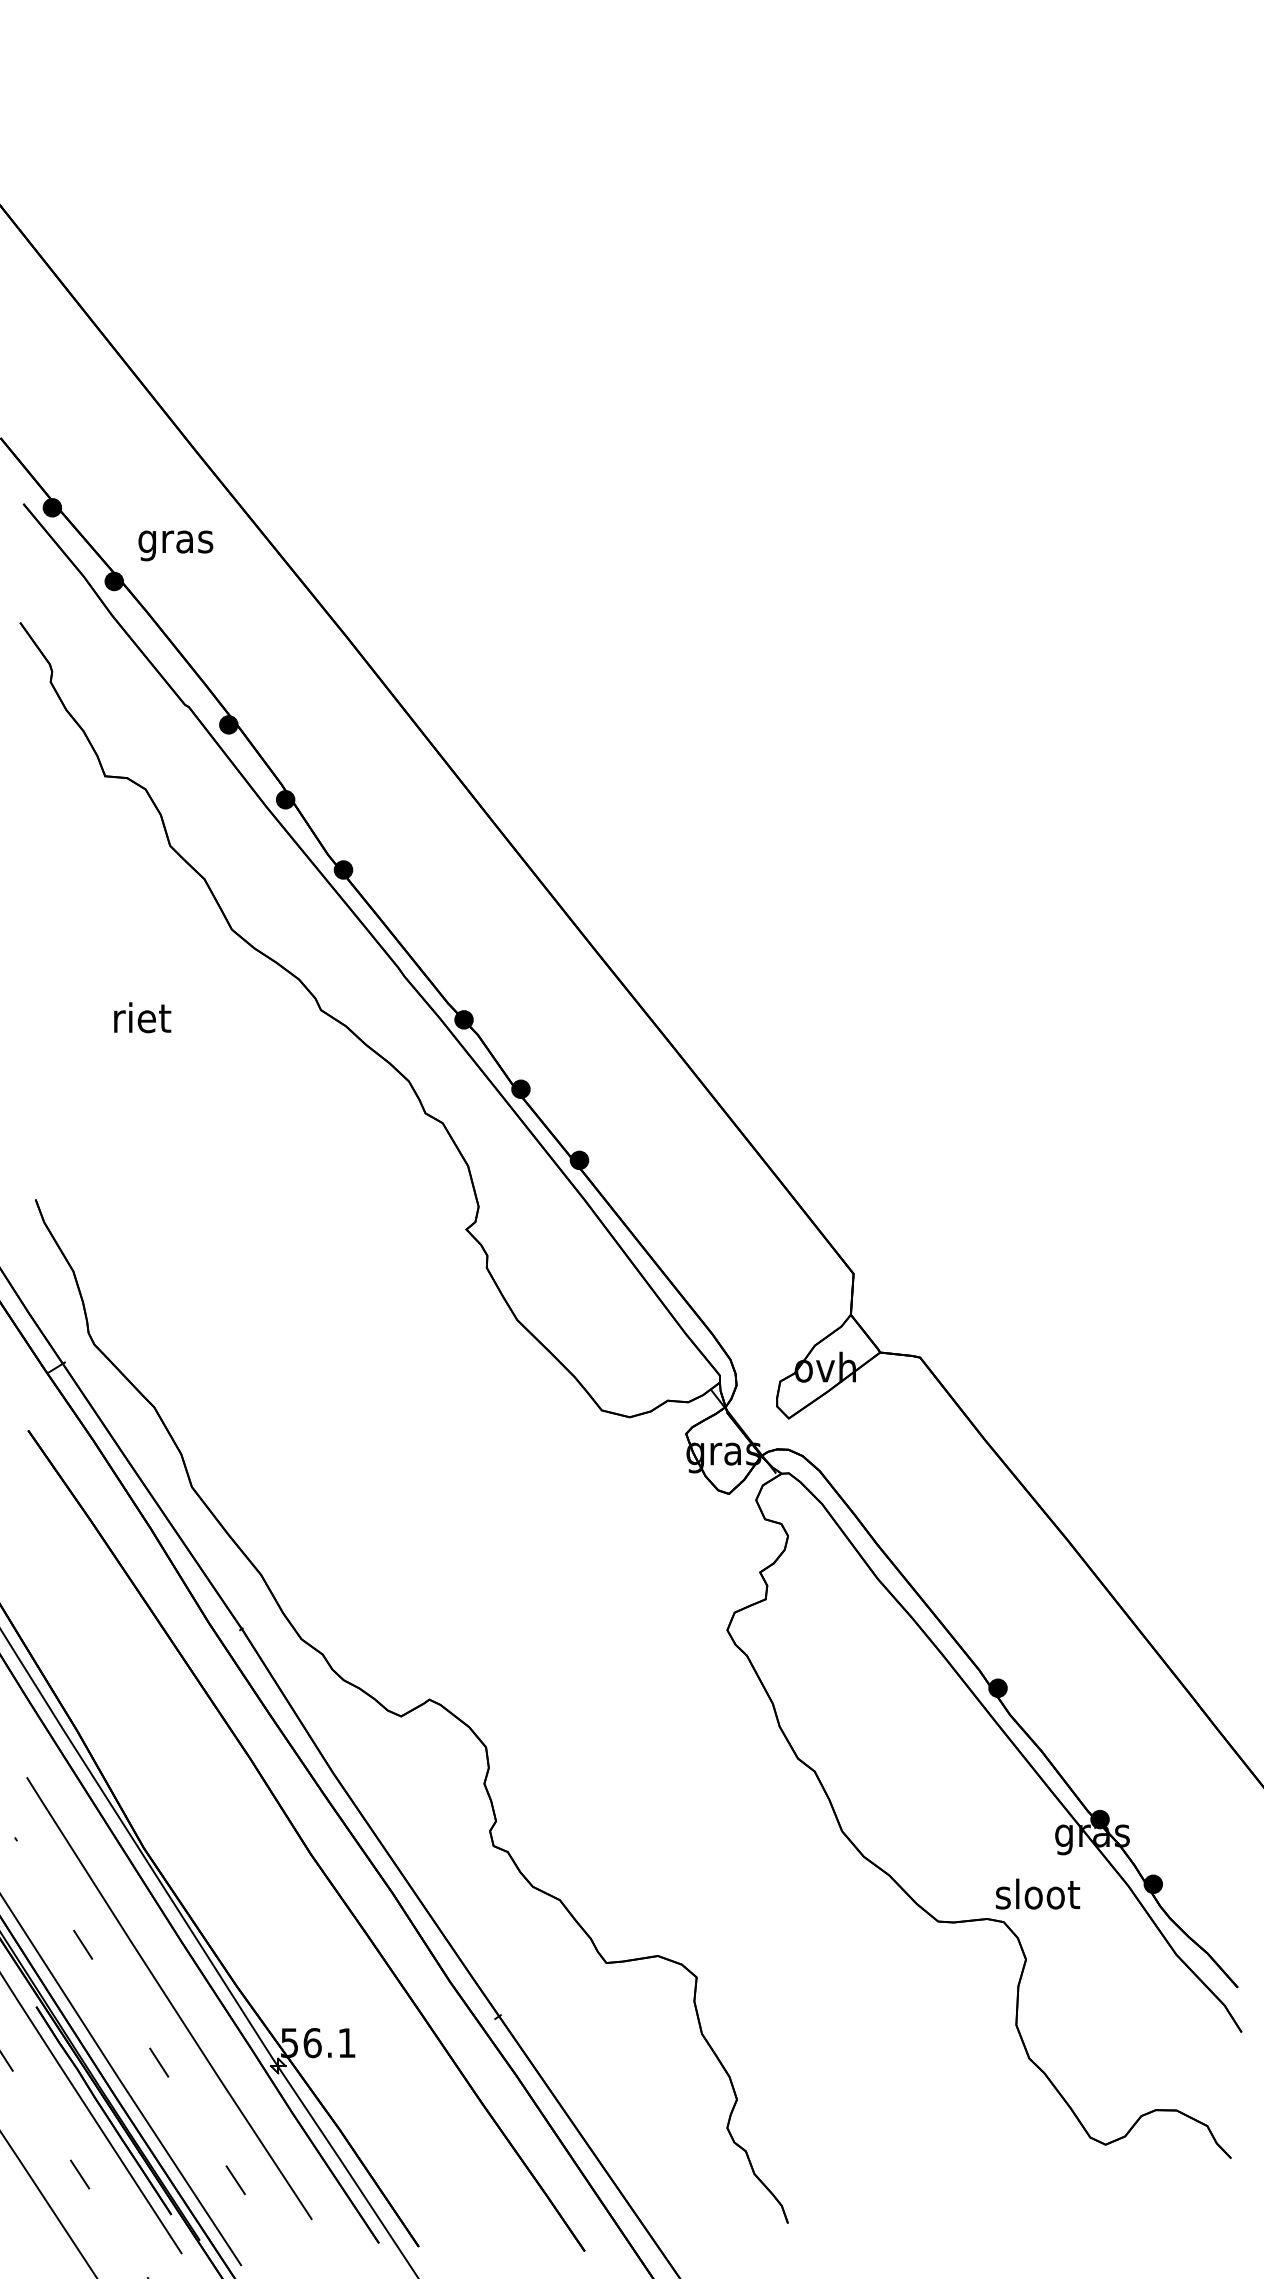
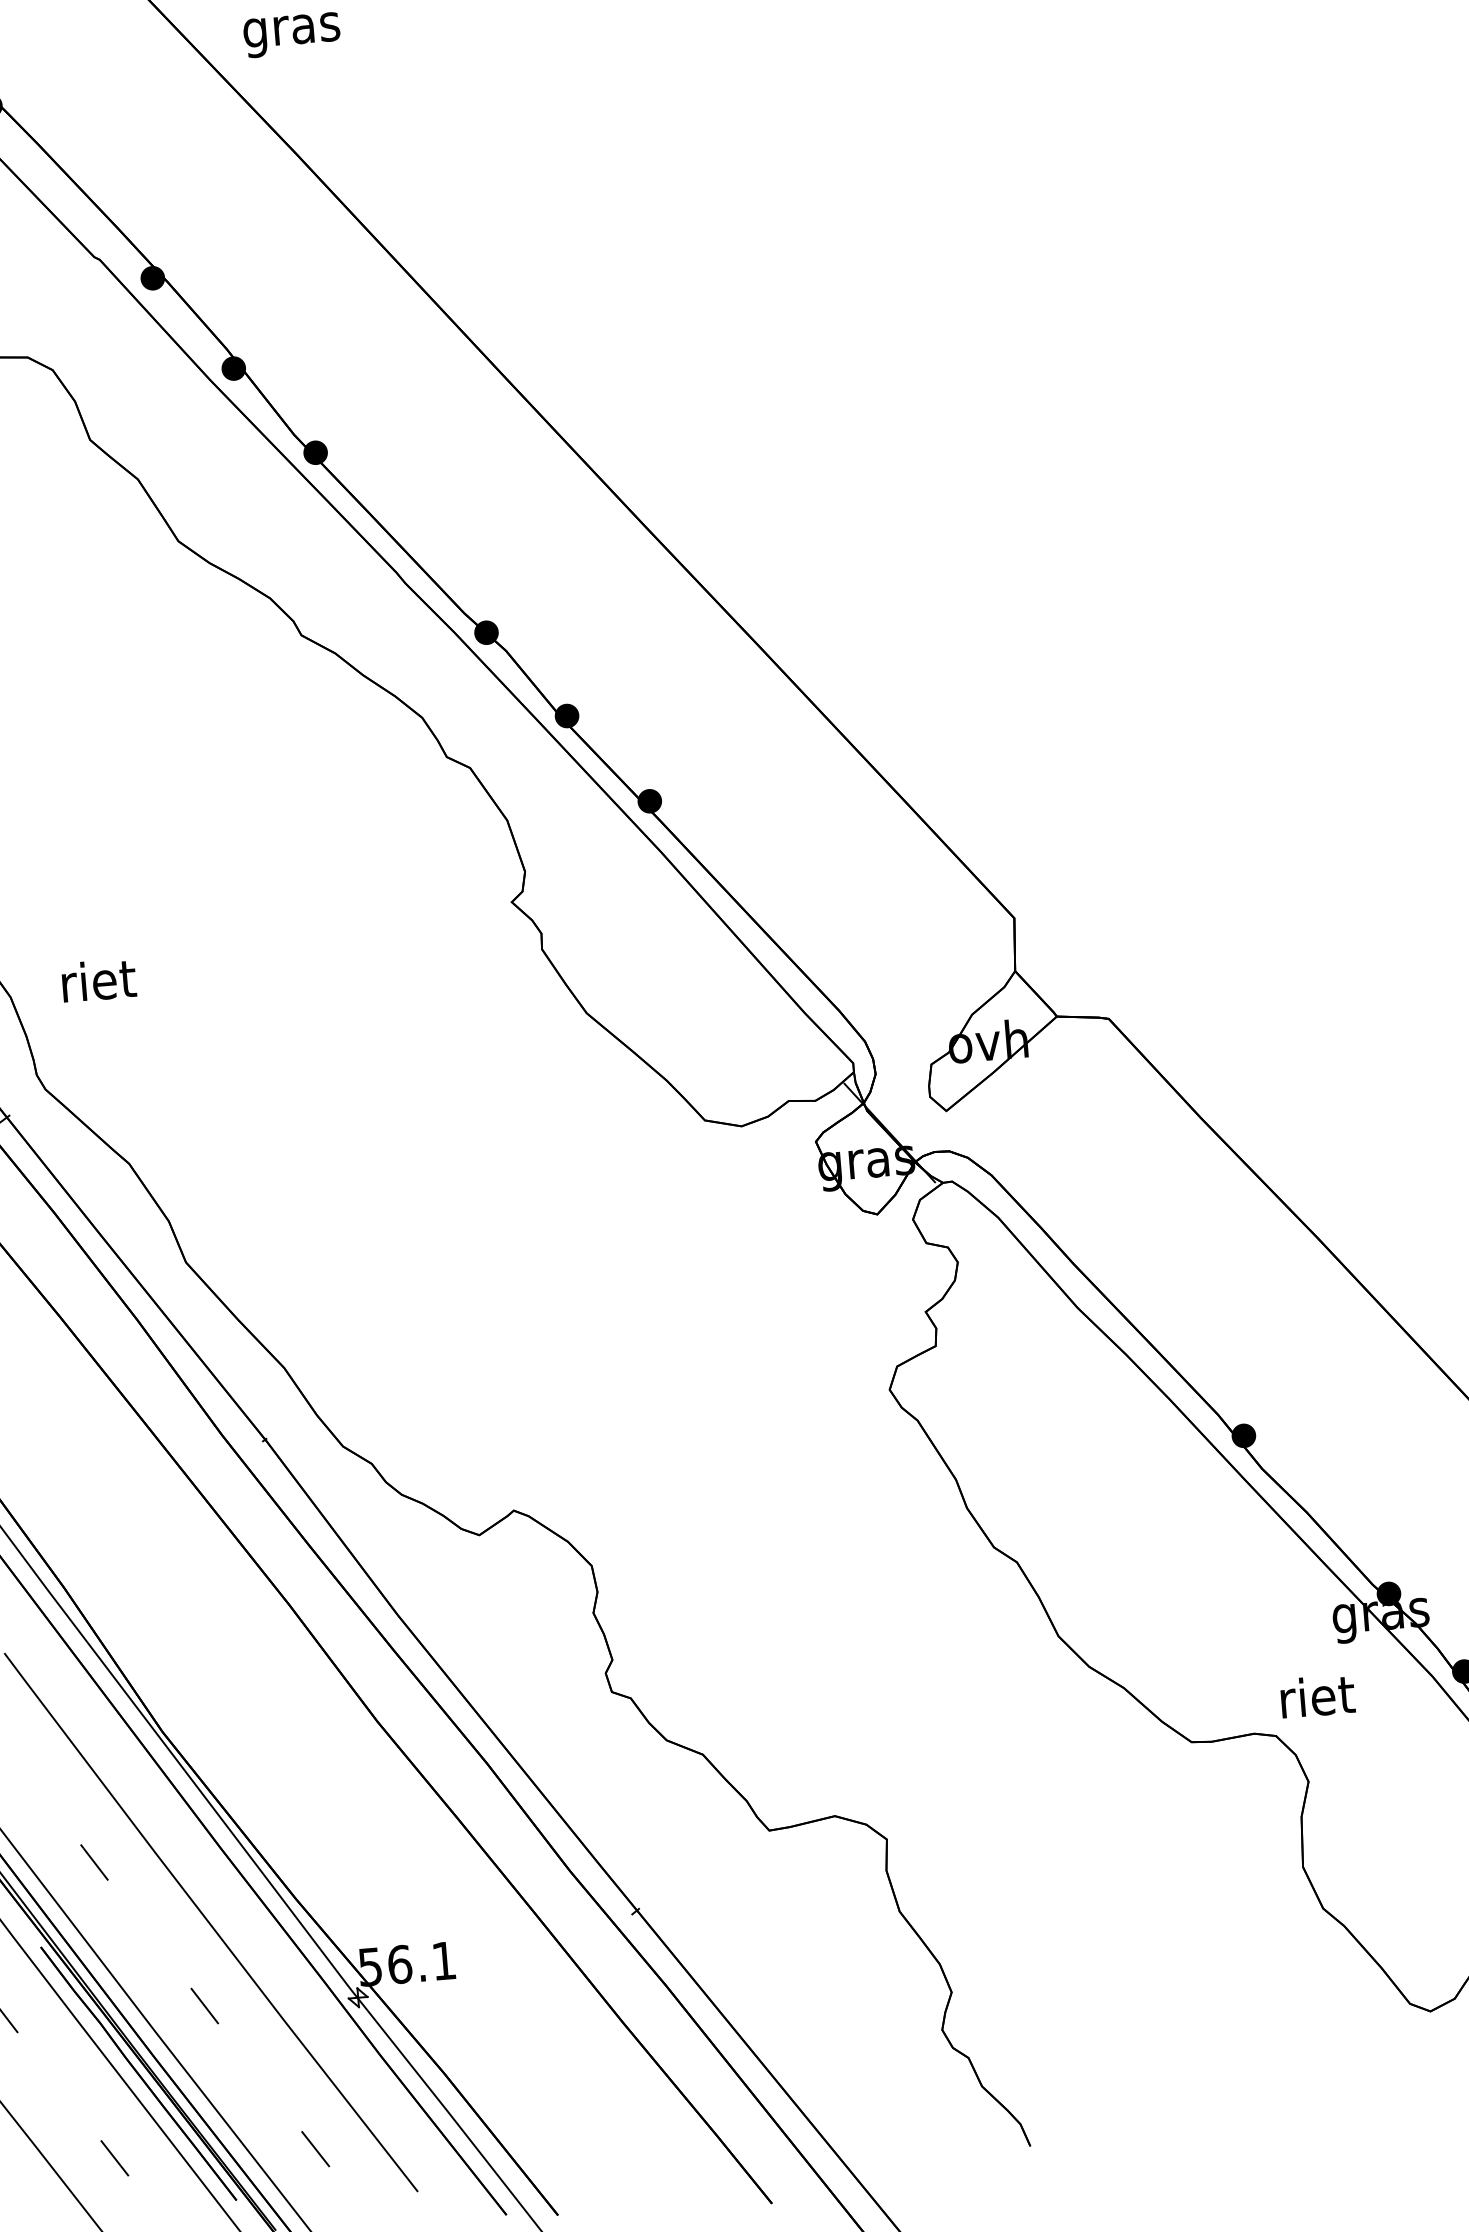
text: (175, 545) -> (291, 34), moved
text: (142, 1017) -> (98, 980), moved
text: (1037, 1893) -> (1316, 1695), sloot -> riet

